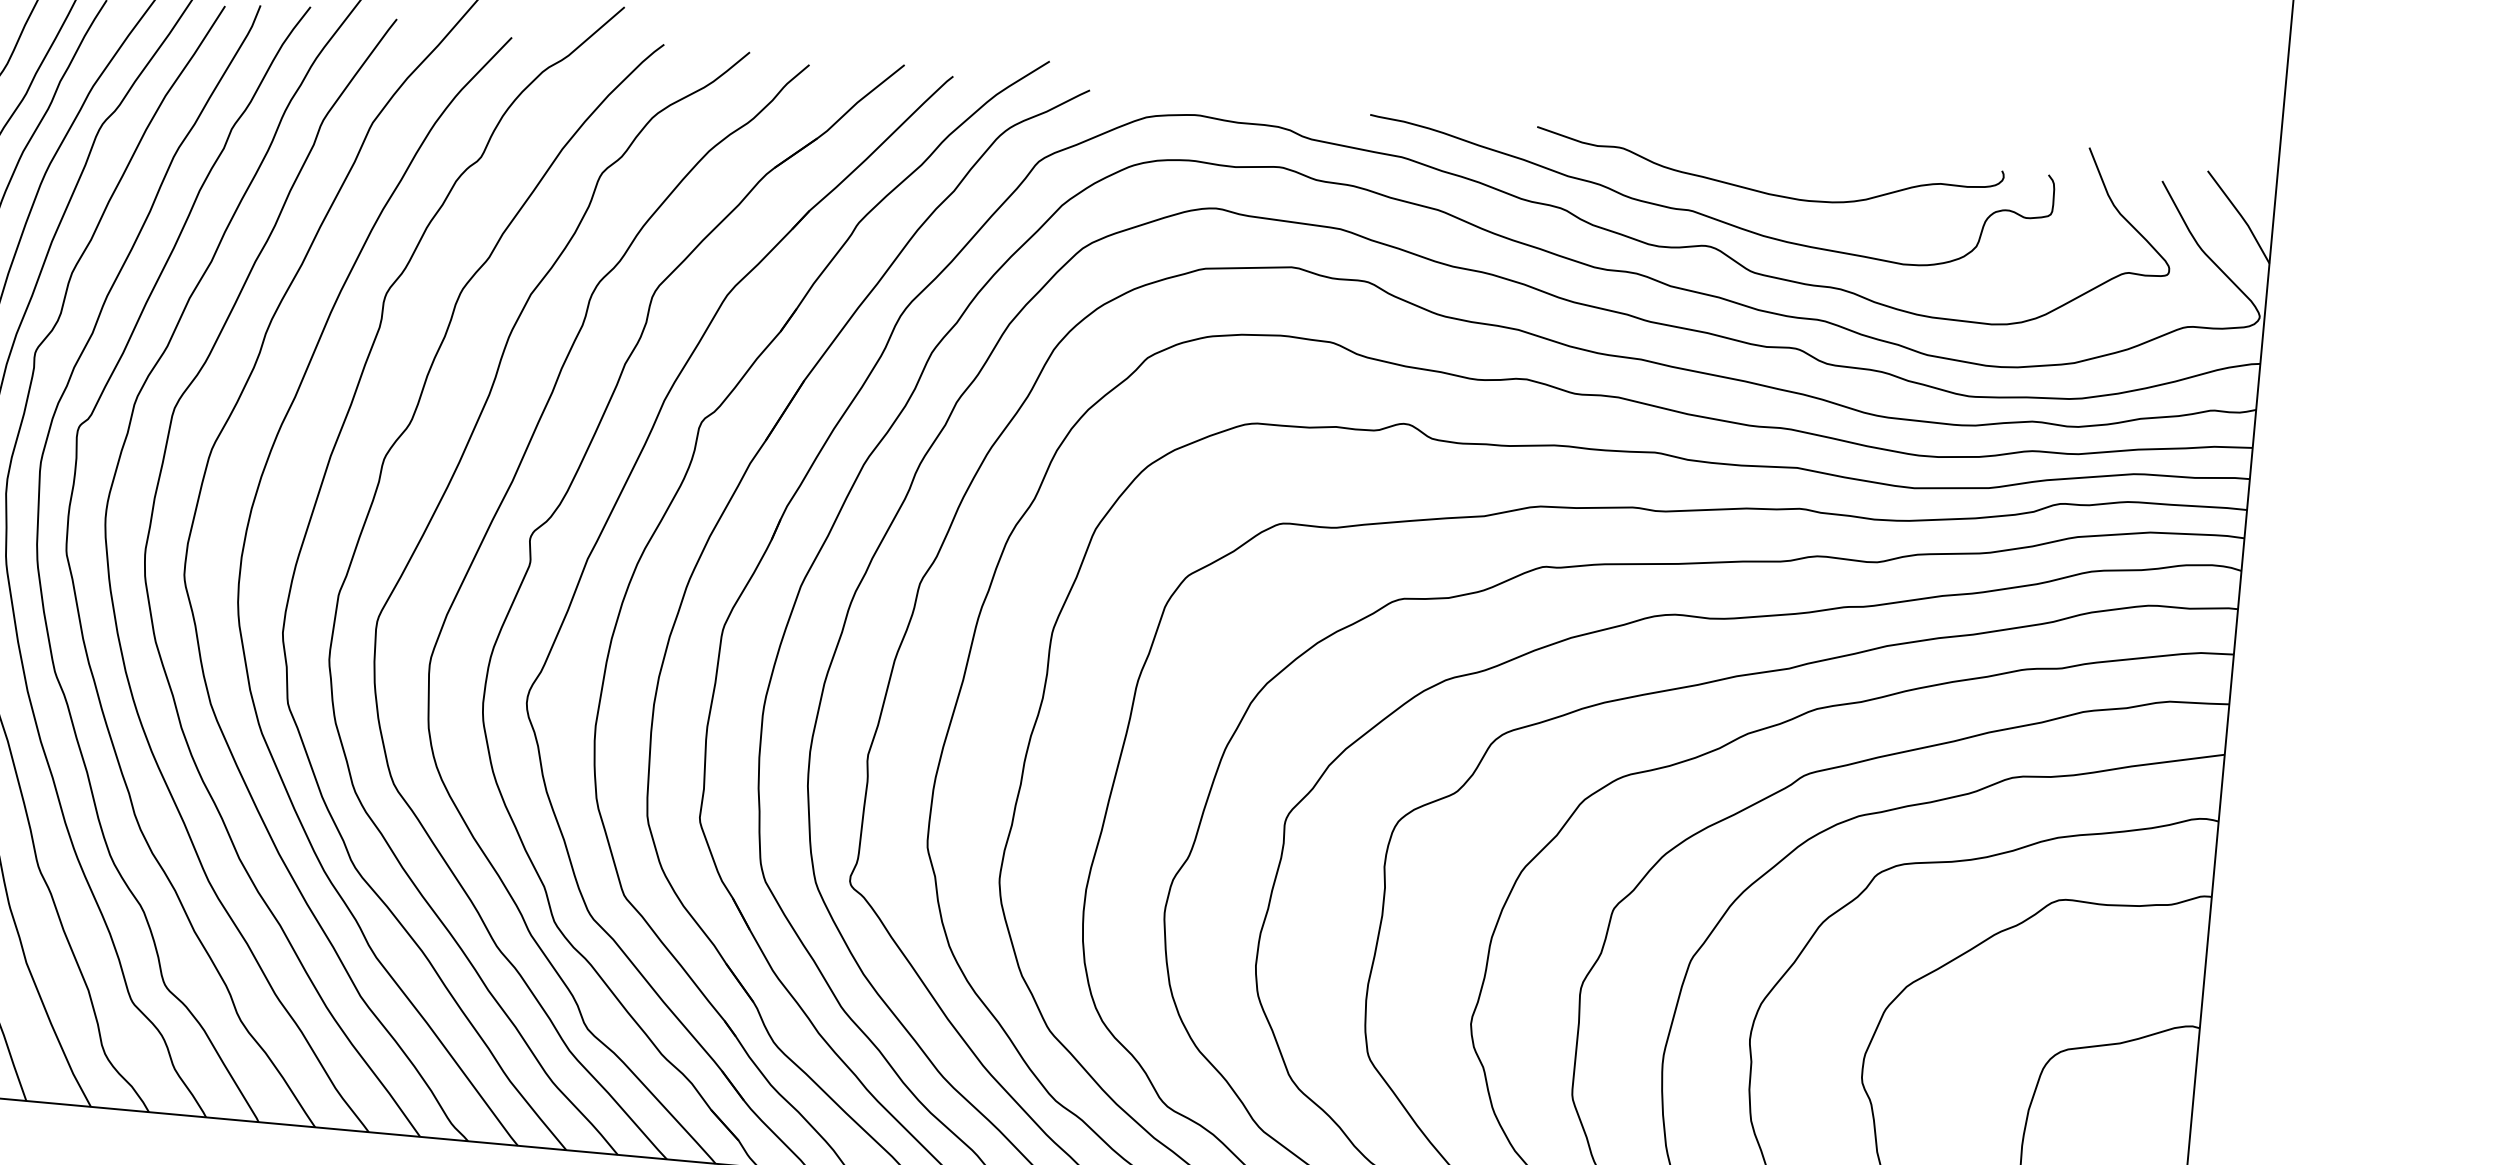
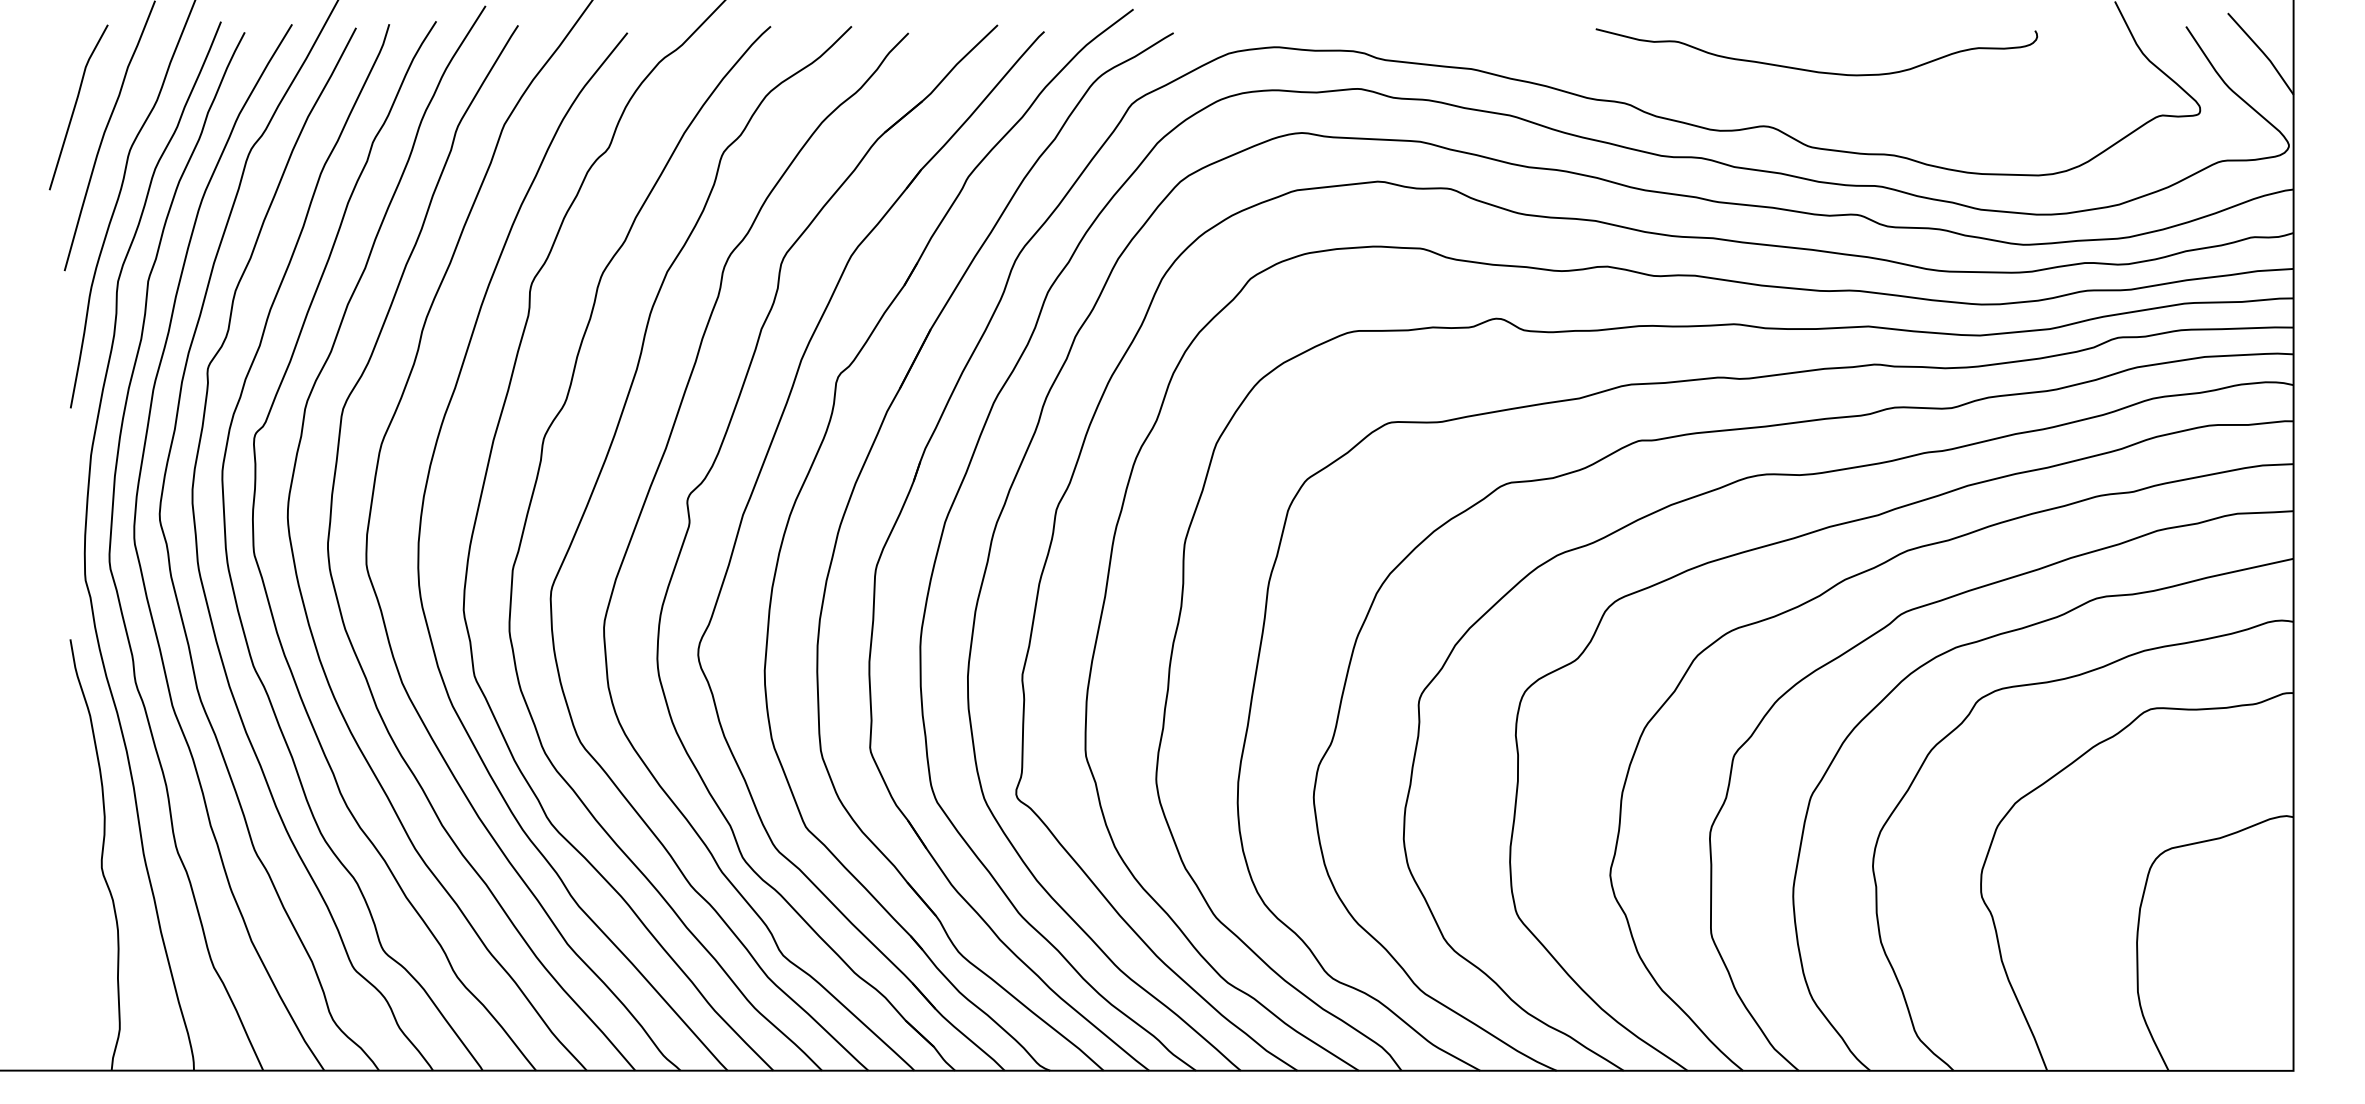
curve: (1700, 212) -> (1756, 95), removed

